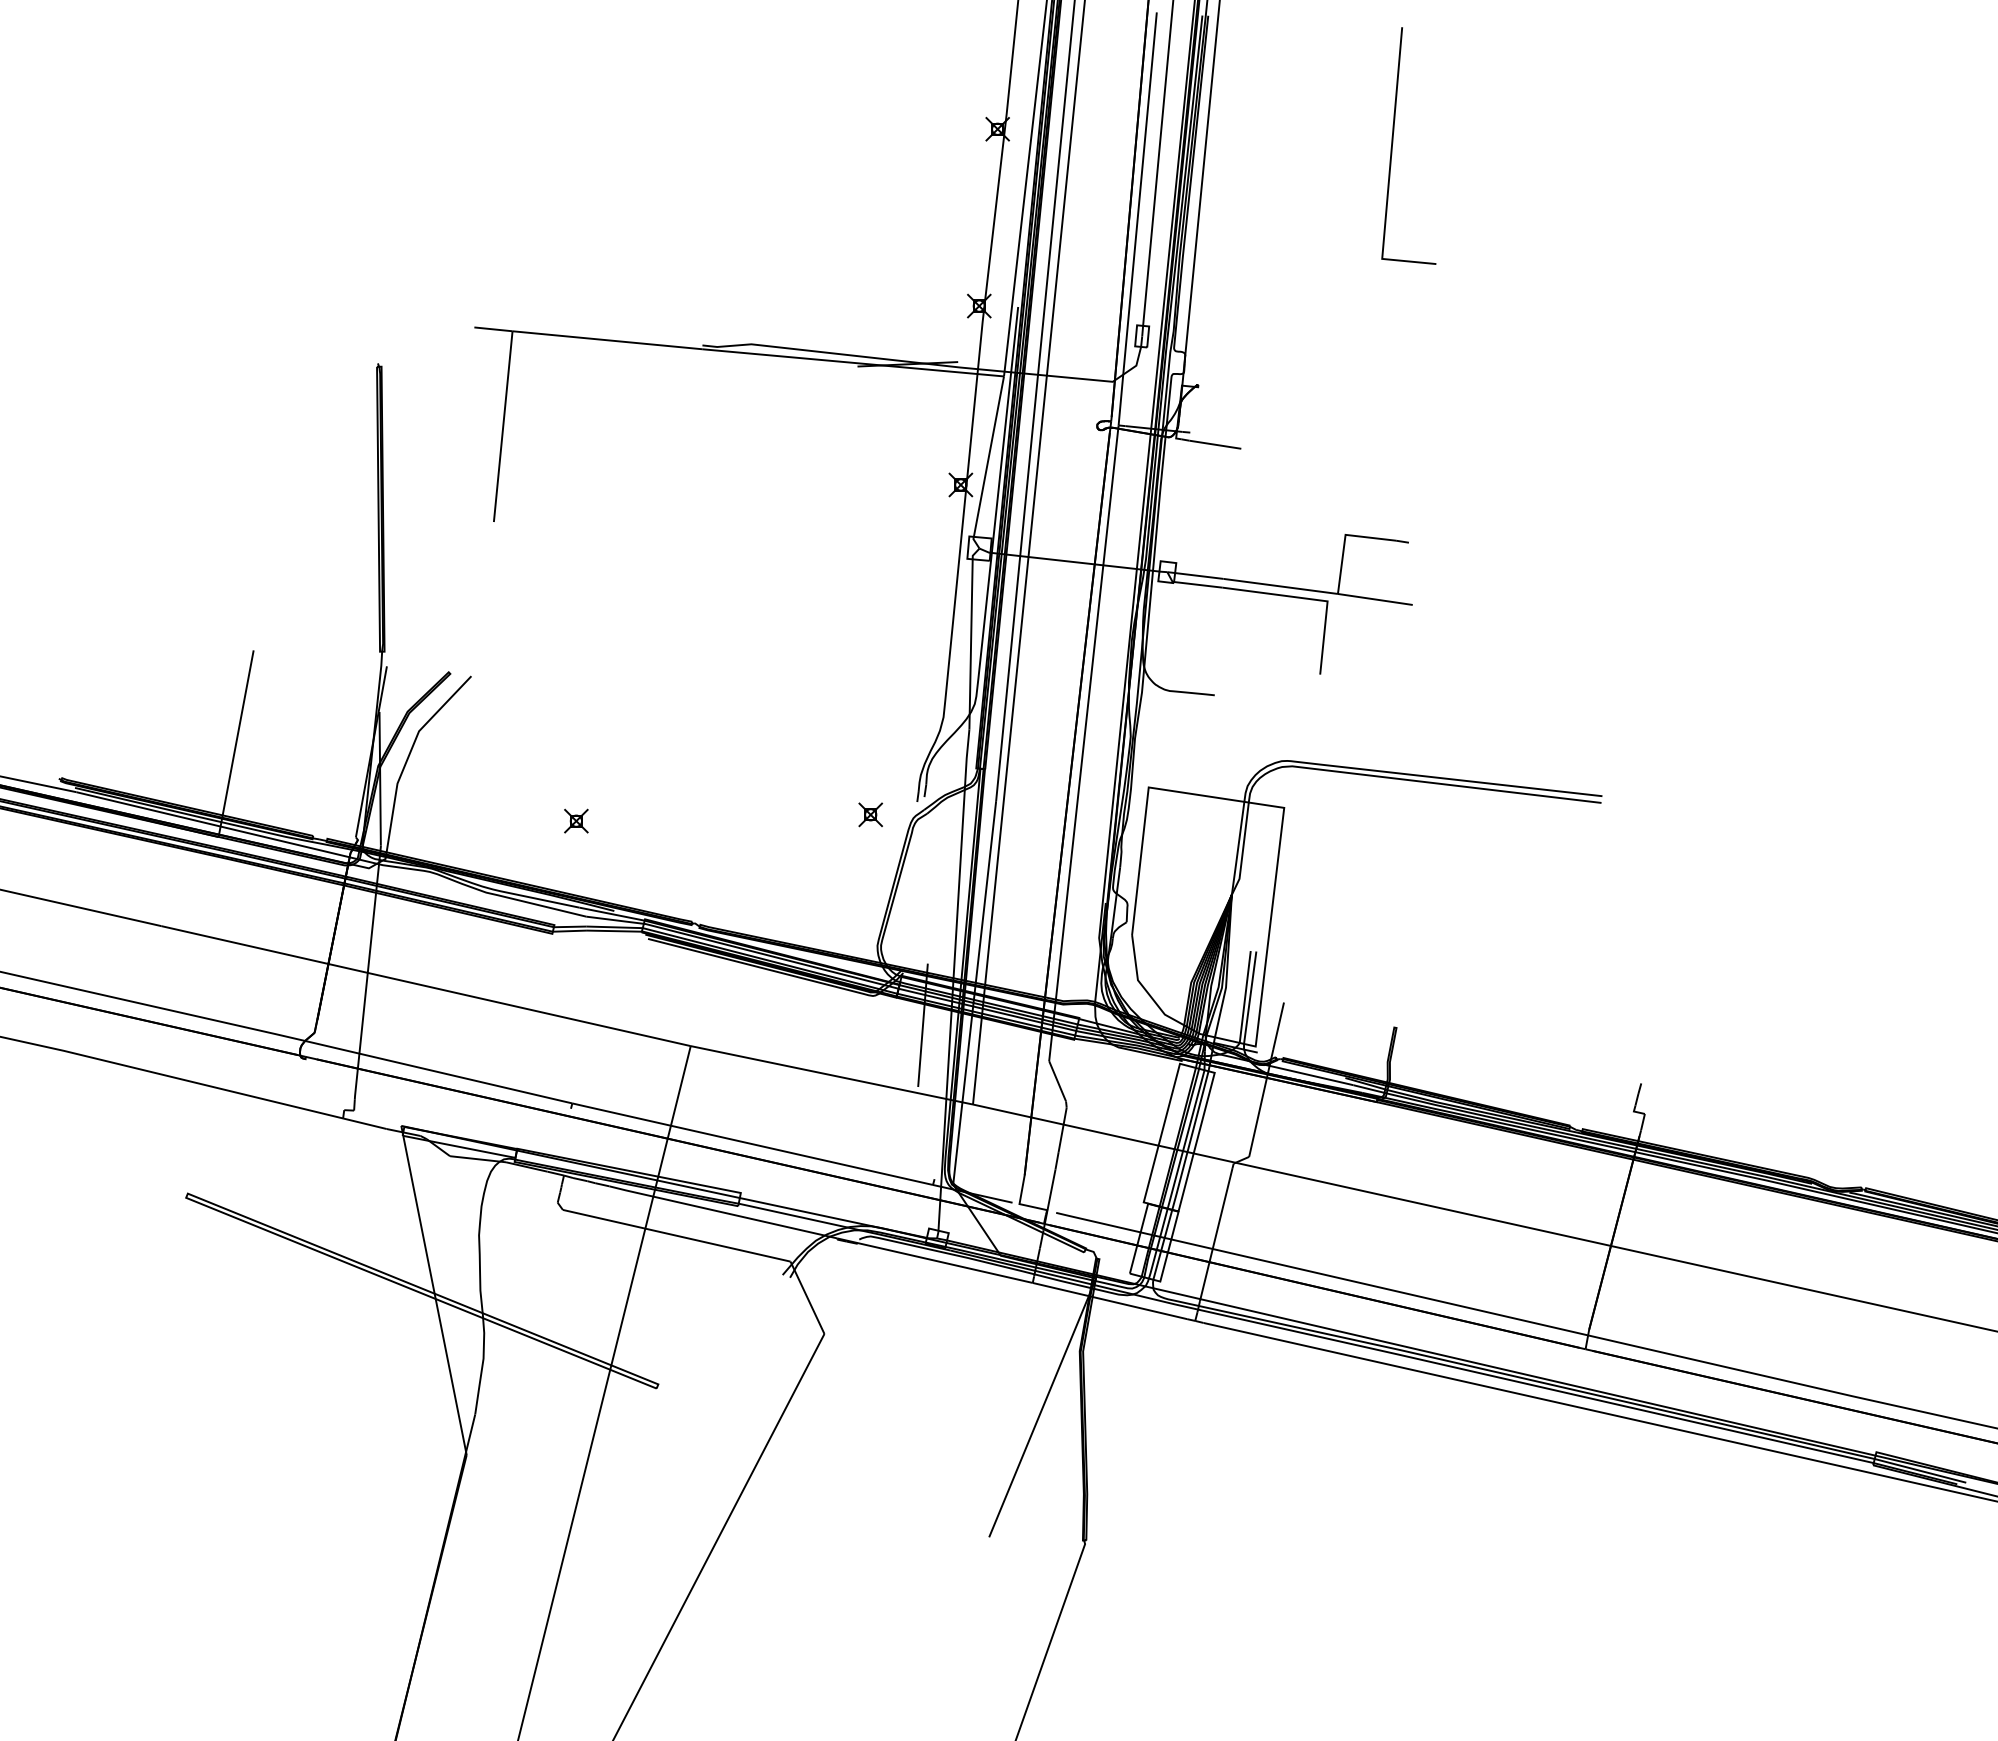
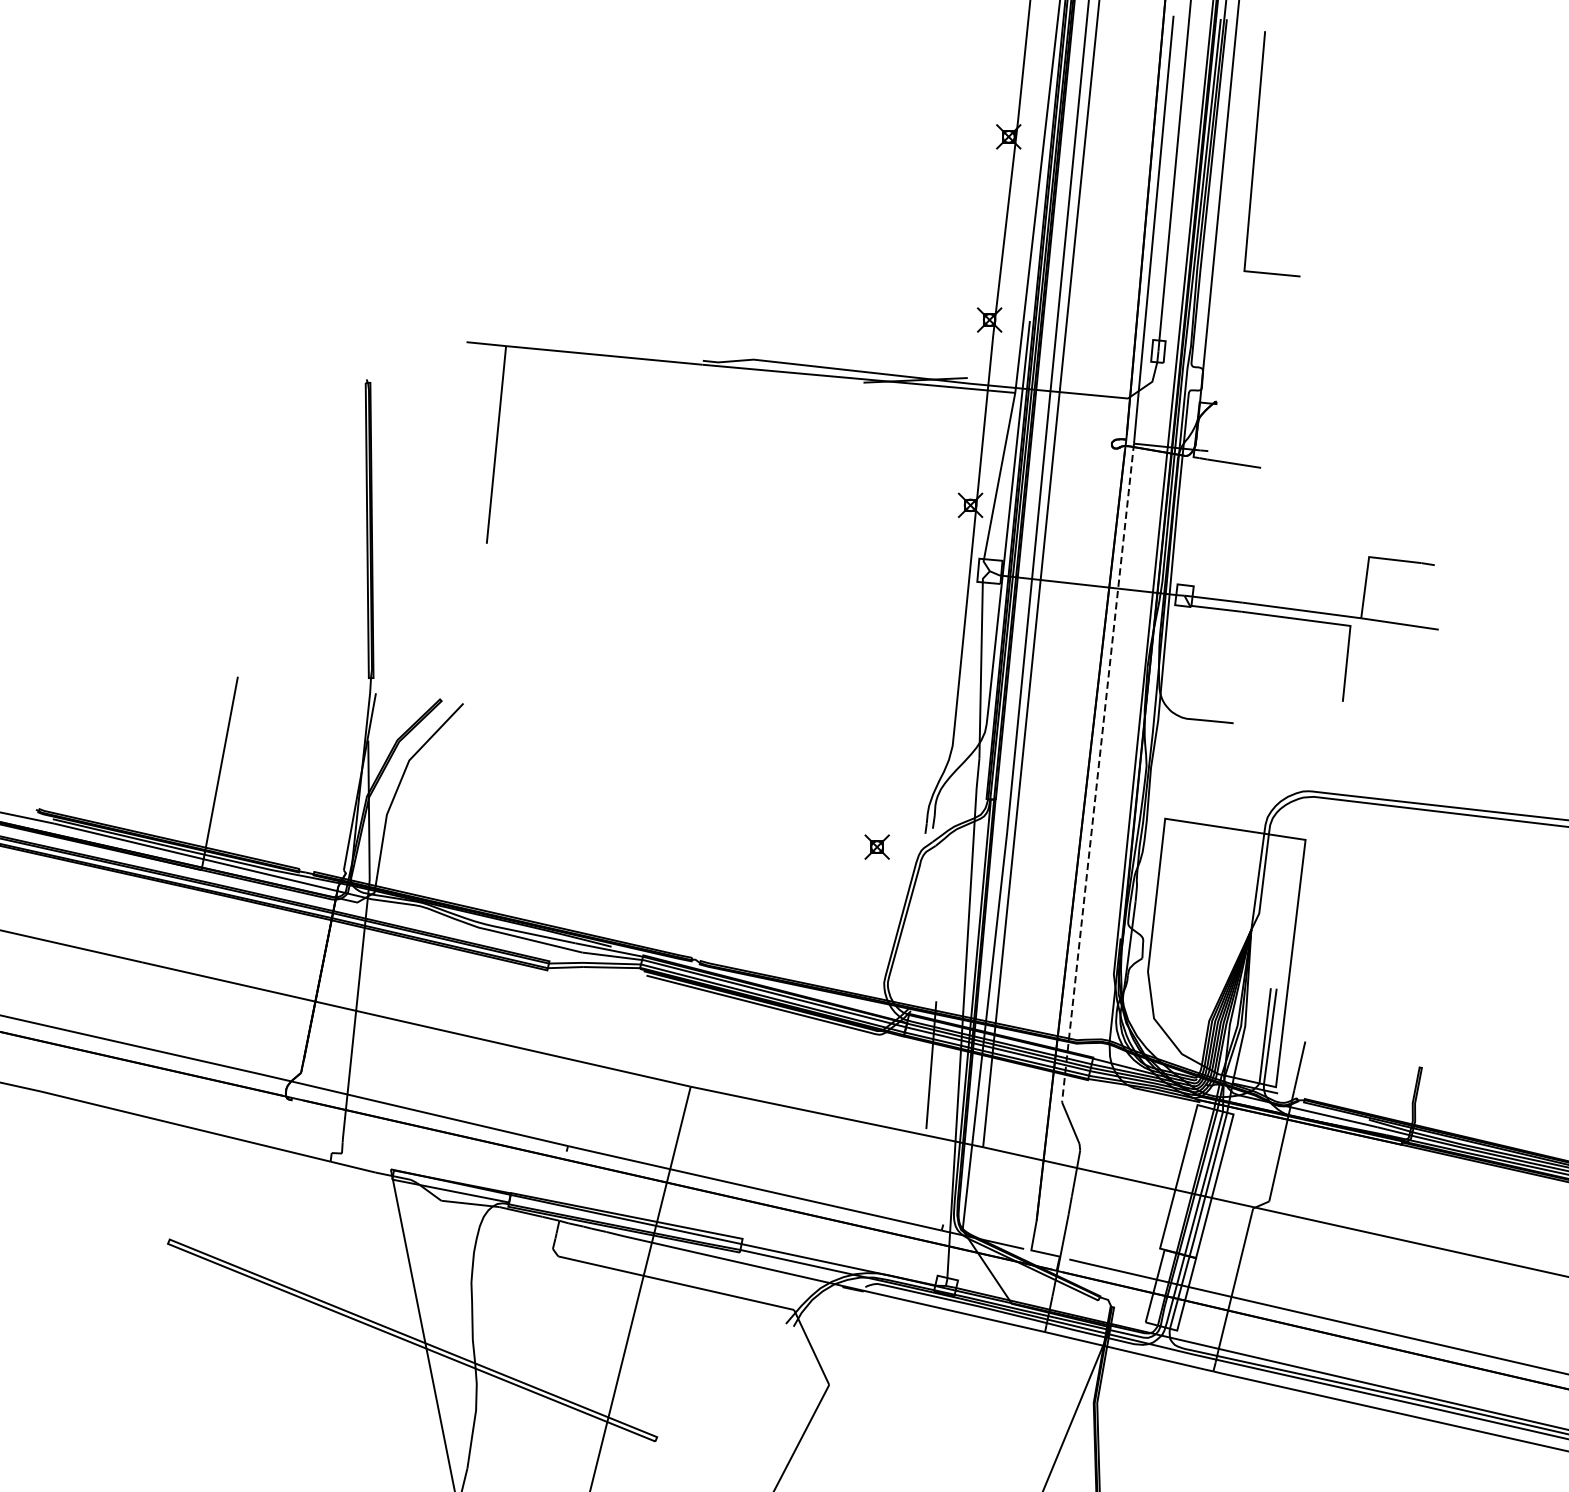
line: (1393, 143) -> (1256, 151), moved
line: (1083, 743) -> (1097, 773), solid -> dashed
part: (576, 820) -> (572, 852), removed

